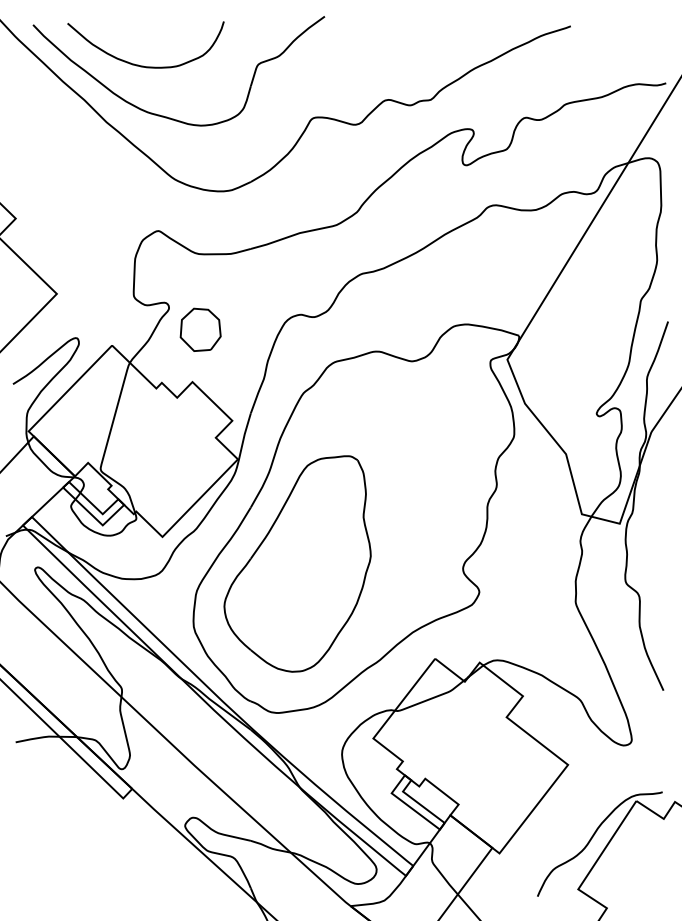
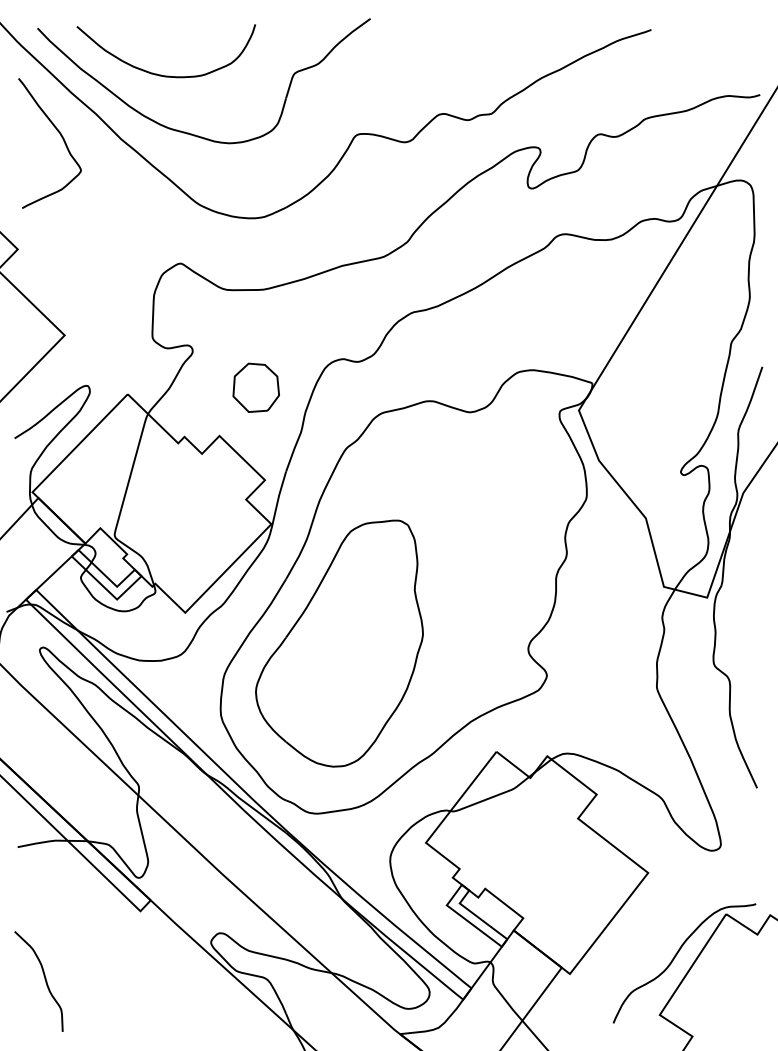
curve: (52, 118) -> (59, 135), added
part: (200, 329) -> (256, 387), moved
curve: (38, 856) -> (43, 977), added

